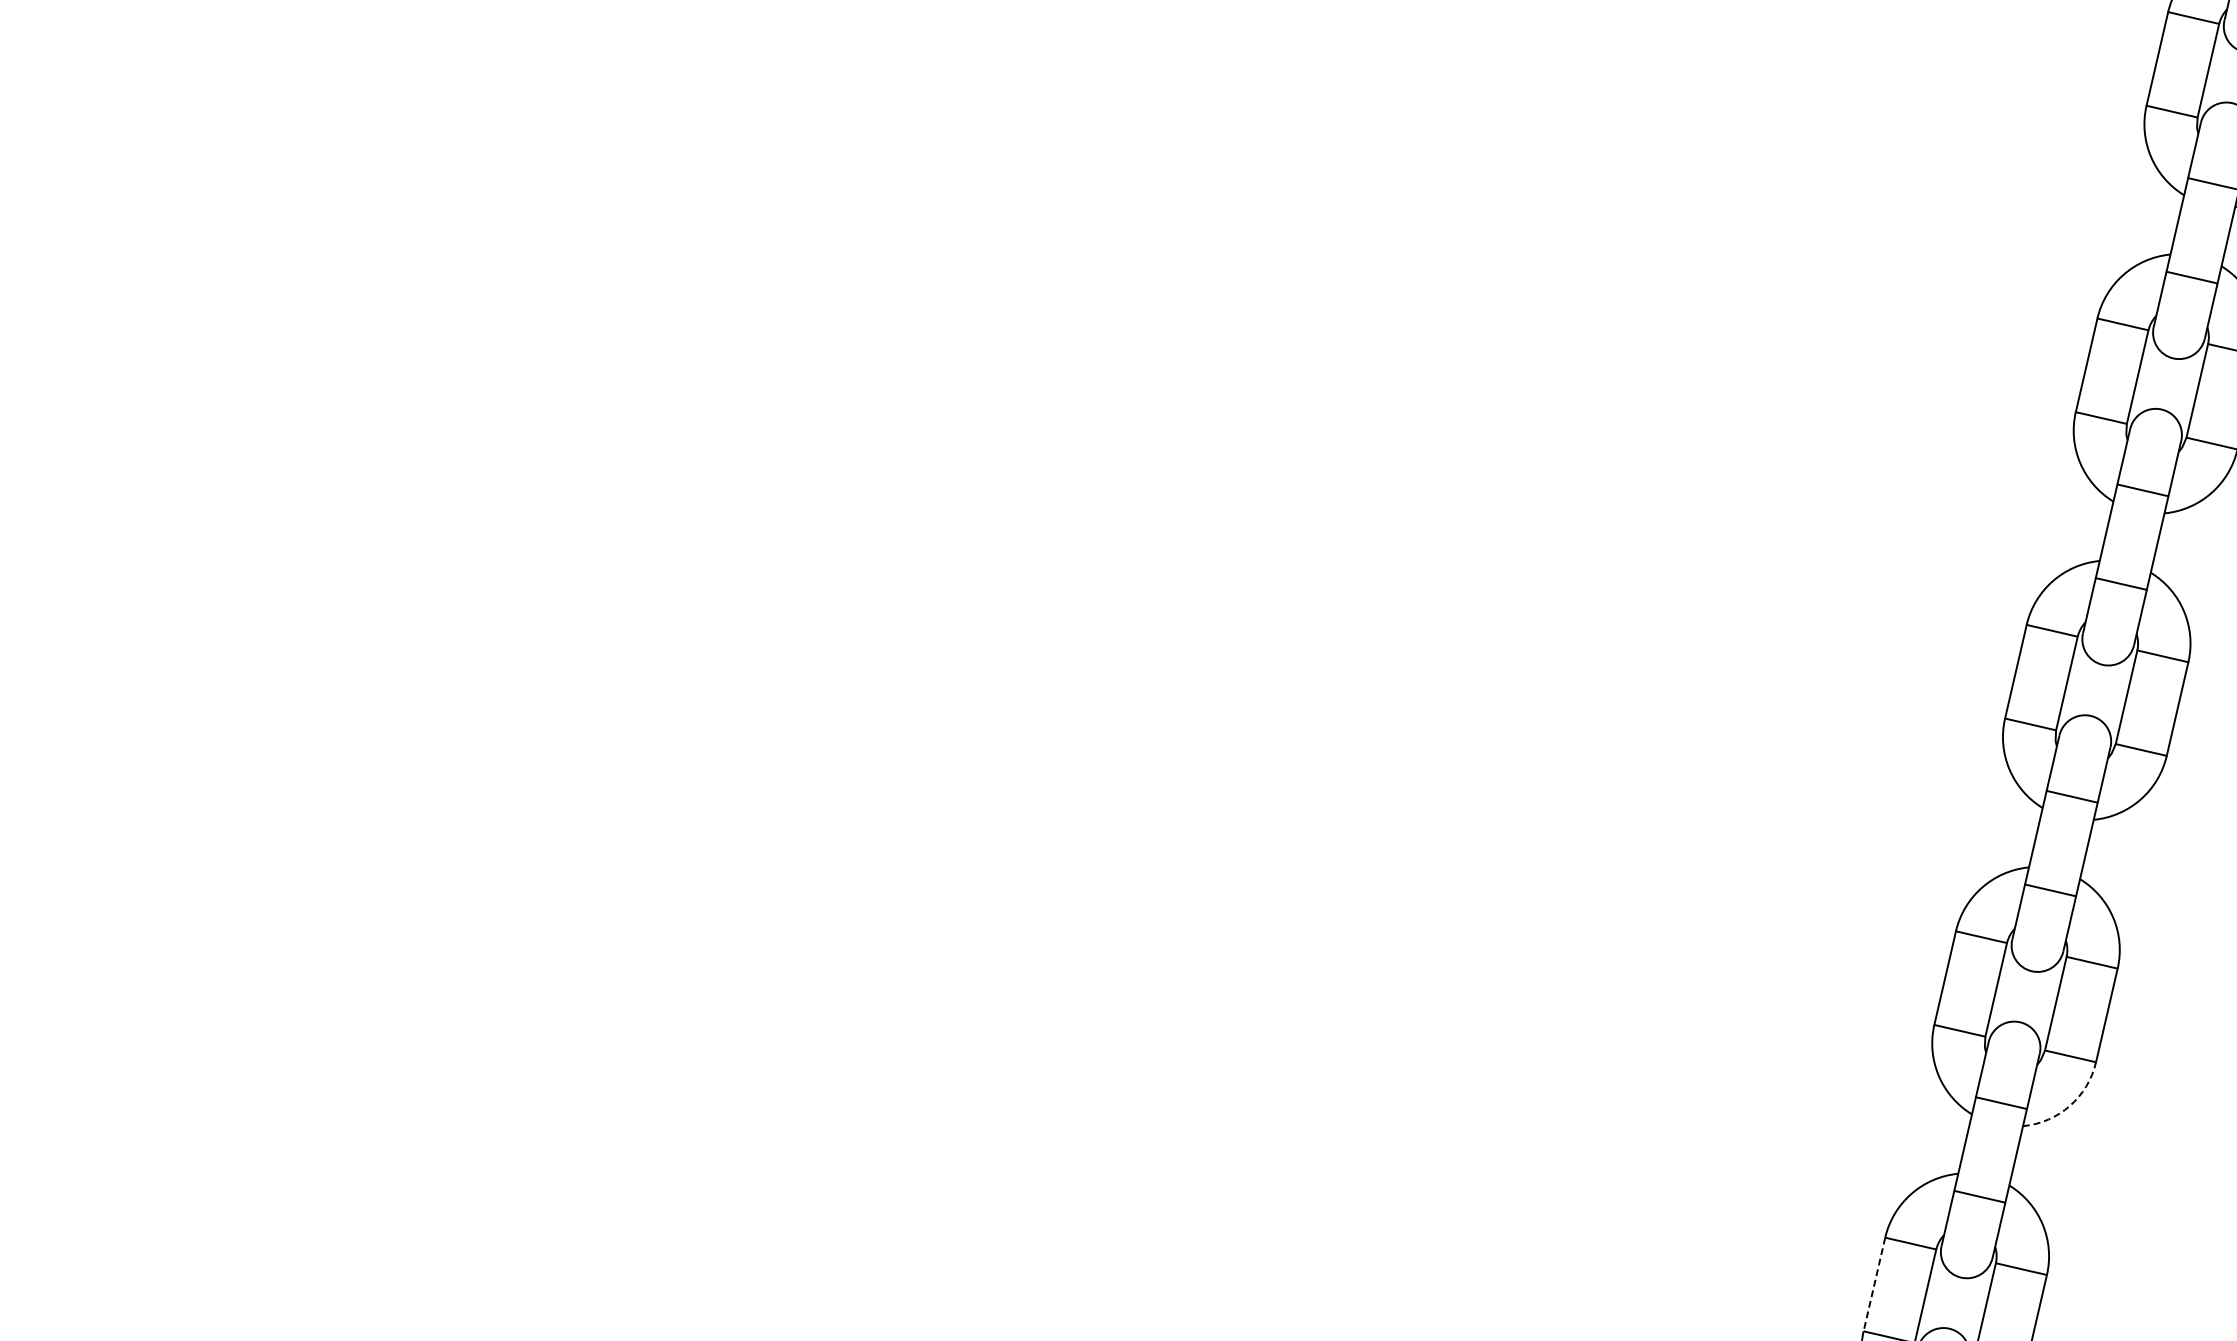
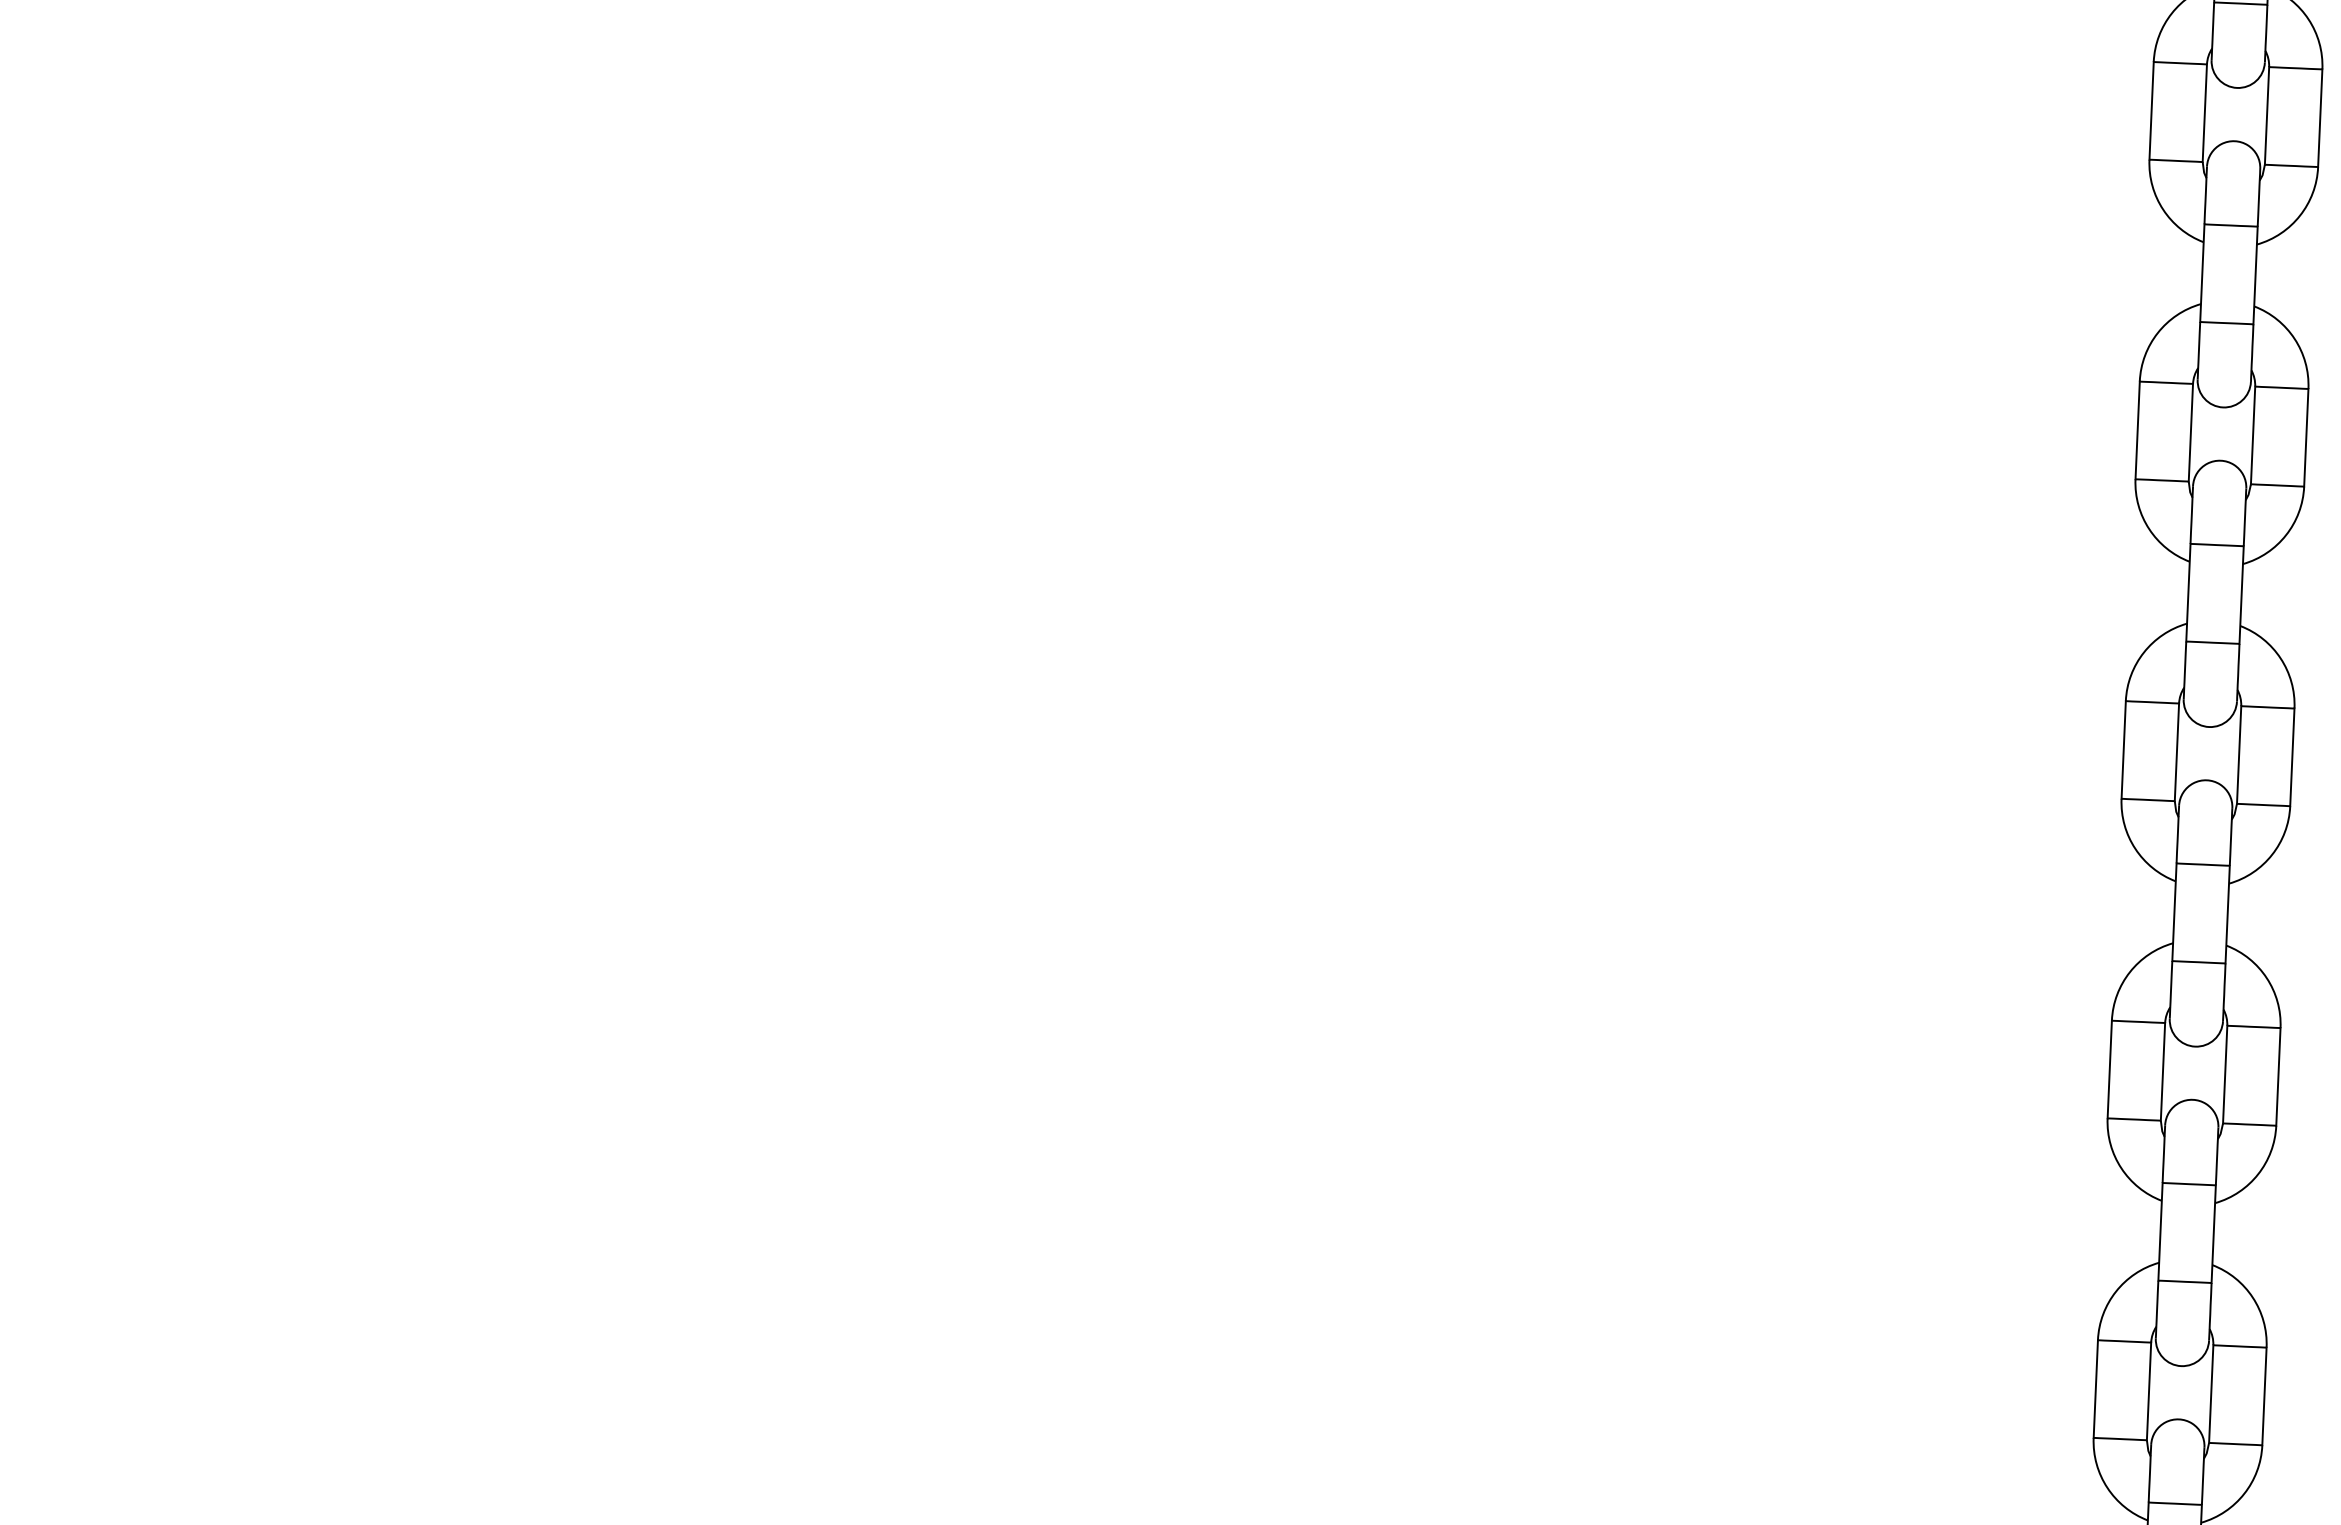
arc: (2070, 1106) -> (2258, 1174), dashed -> solid
line: (1874, 1284) -> (2095, 1389), dashed -> solid

